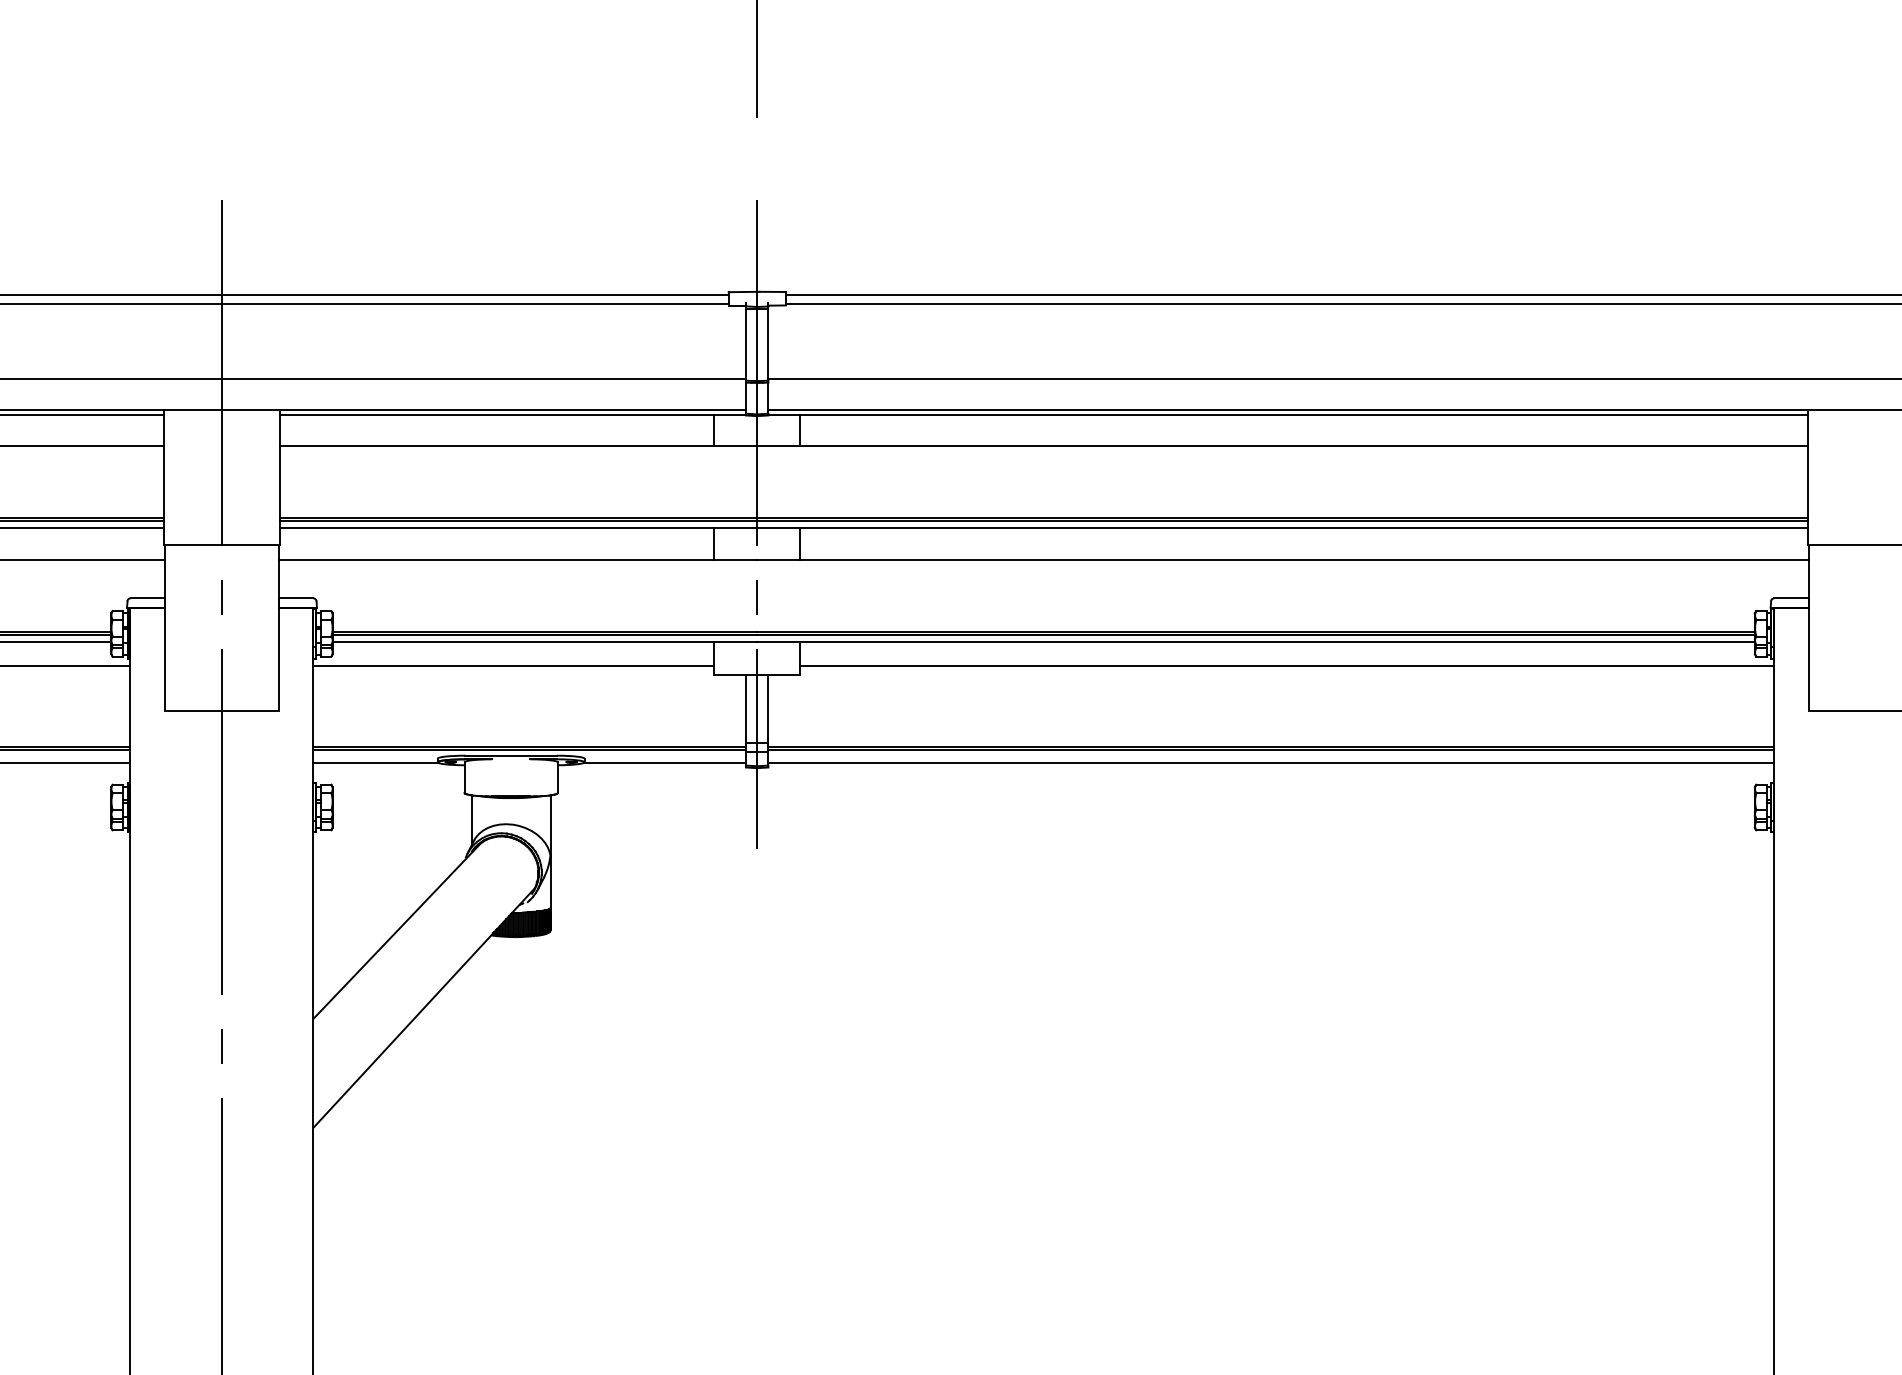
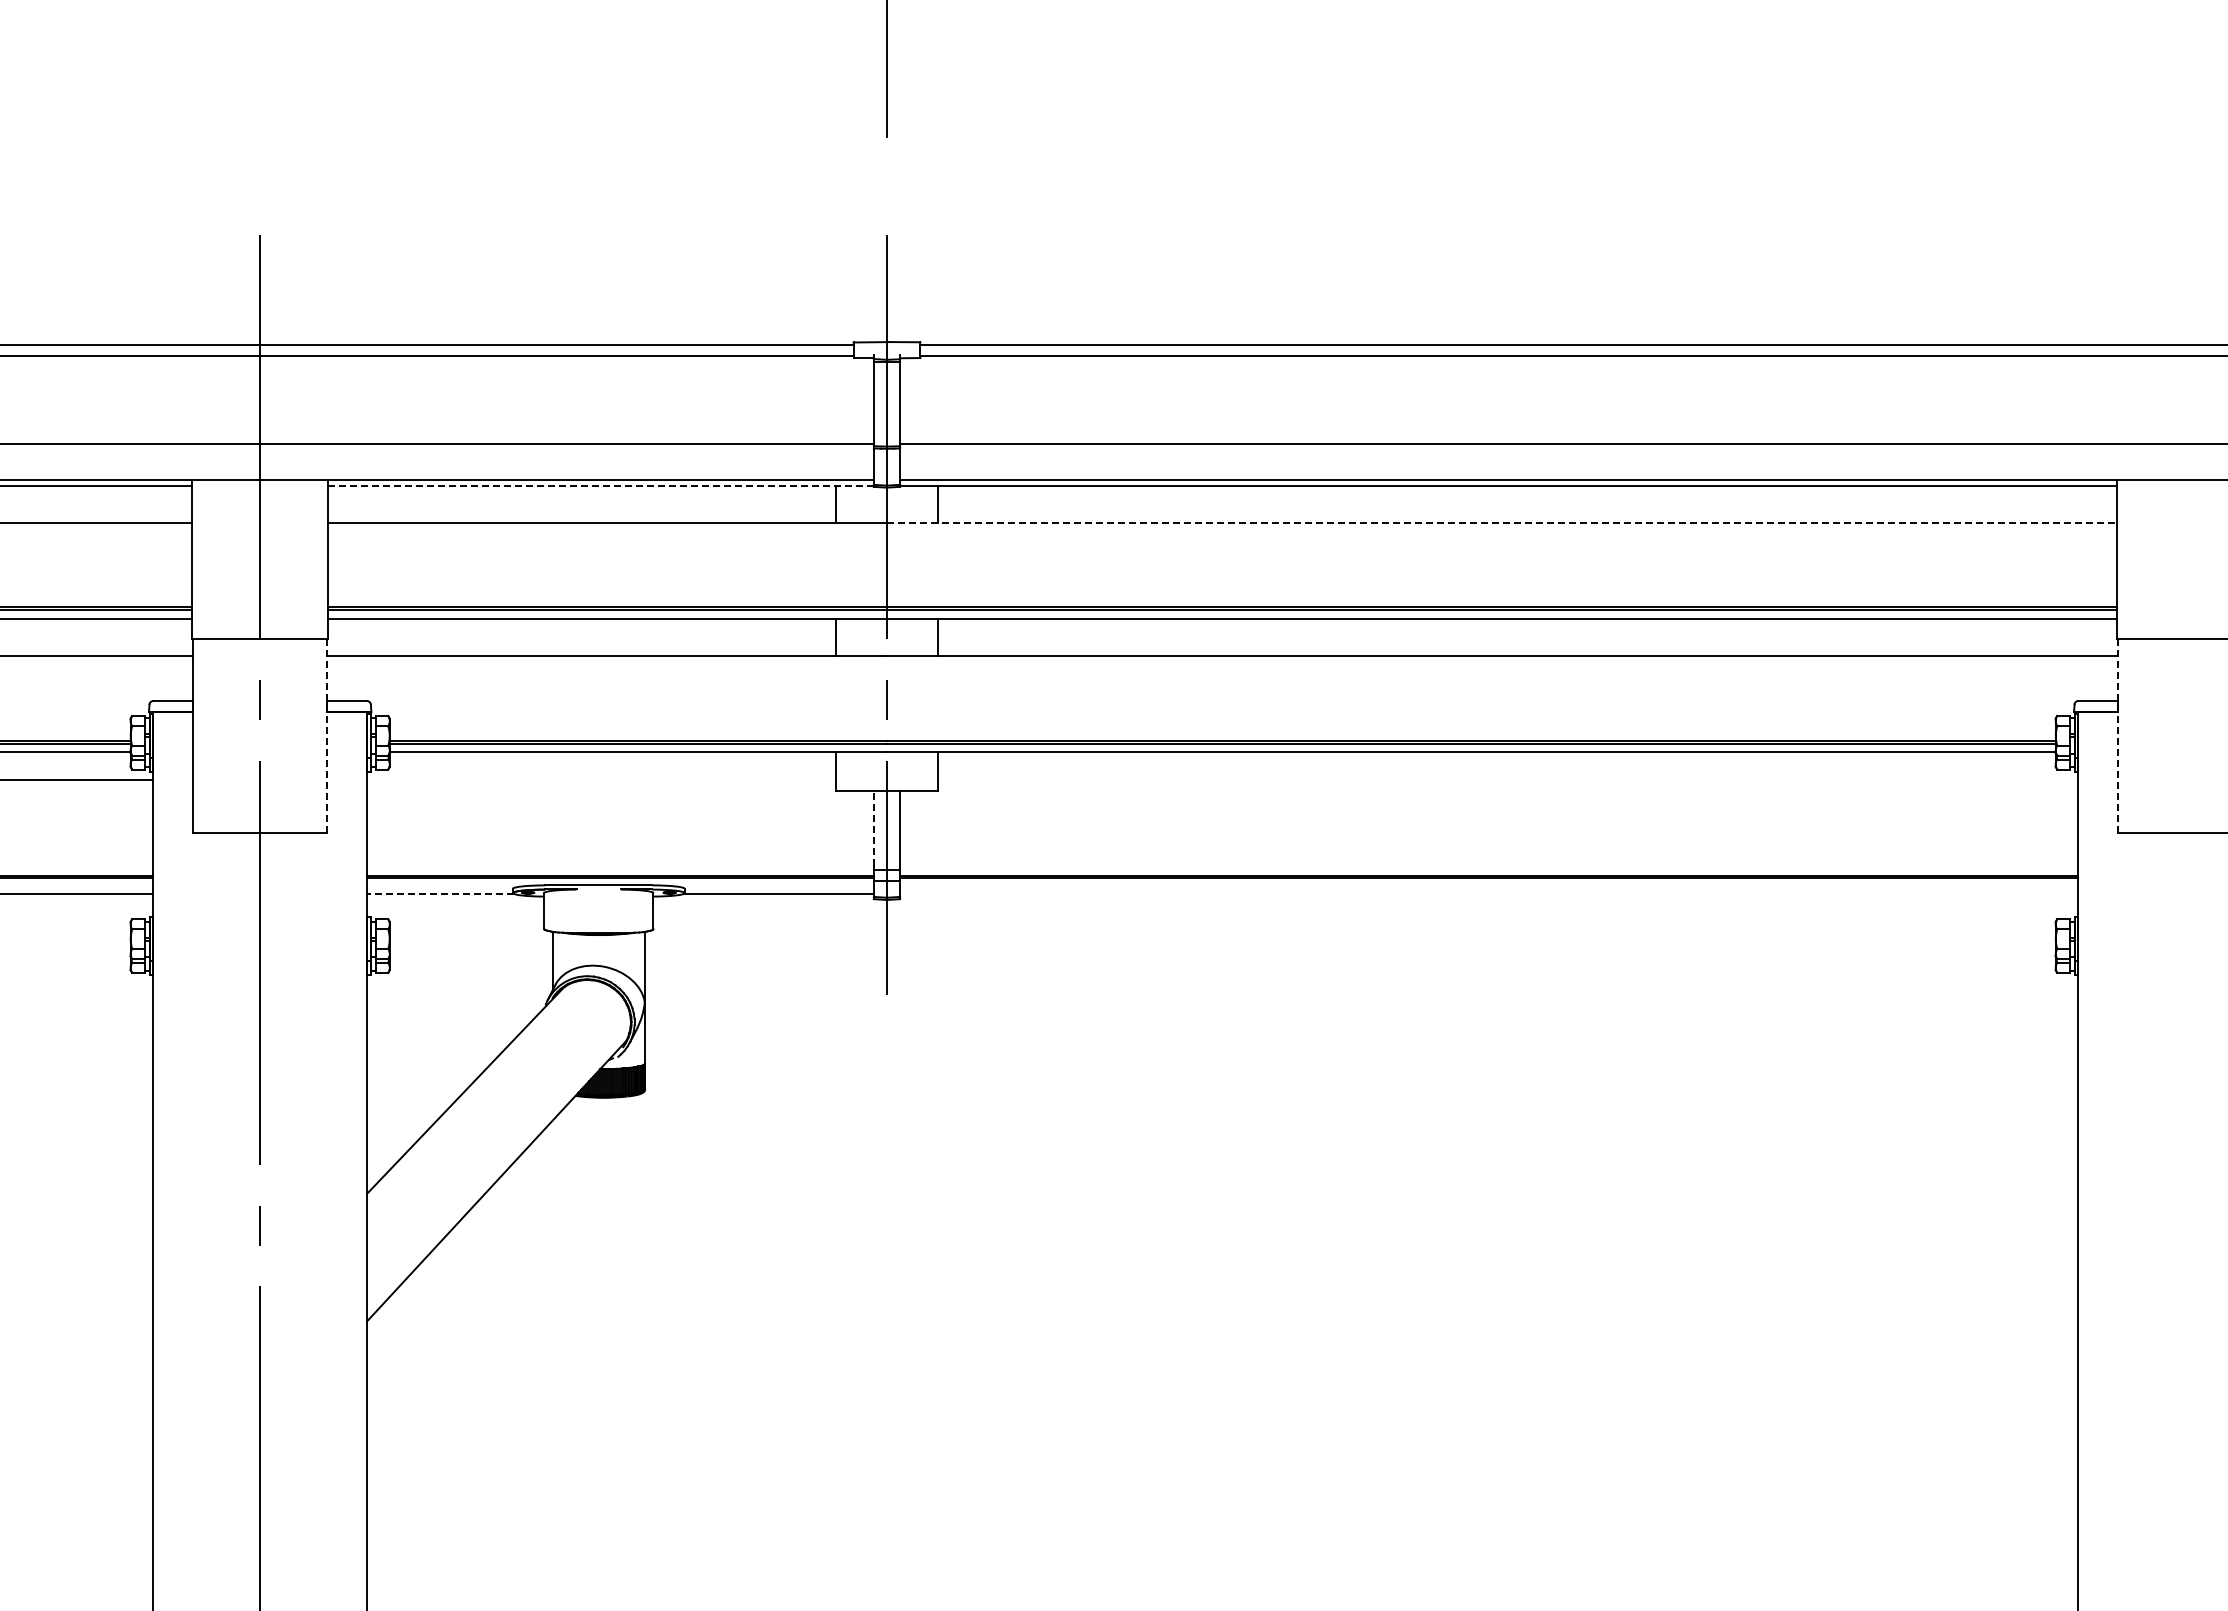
line: (512, 415) -> (600, 486), solid -> dashed
line: (1282, 445) -> (1502, 522), solid -> dashed
line: (278, 627) -> (326, 735), solid -> dashed
line: (1808, 627) -> (2118, 735), solid -> dashed
line: (513, 666) -> (601, 780), removed
line: (1286, 666) -> (1507, 780), removed
line: (745, 707) -> (873, 828), solid -> dashed
line: (375, 762) -> (440, 893), solid -> dashed
line: (1271, 762) -> (1489, 893), removed

